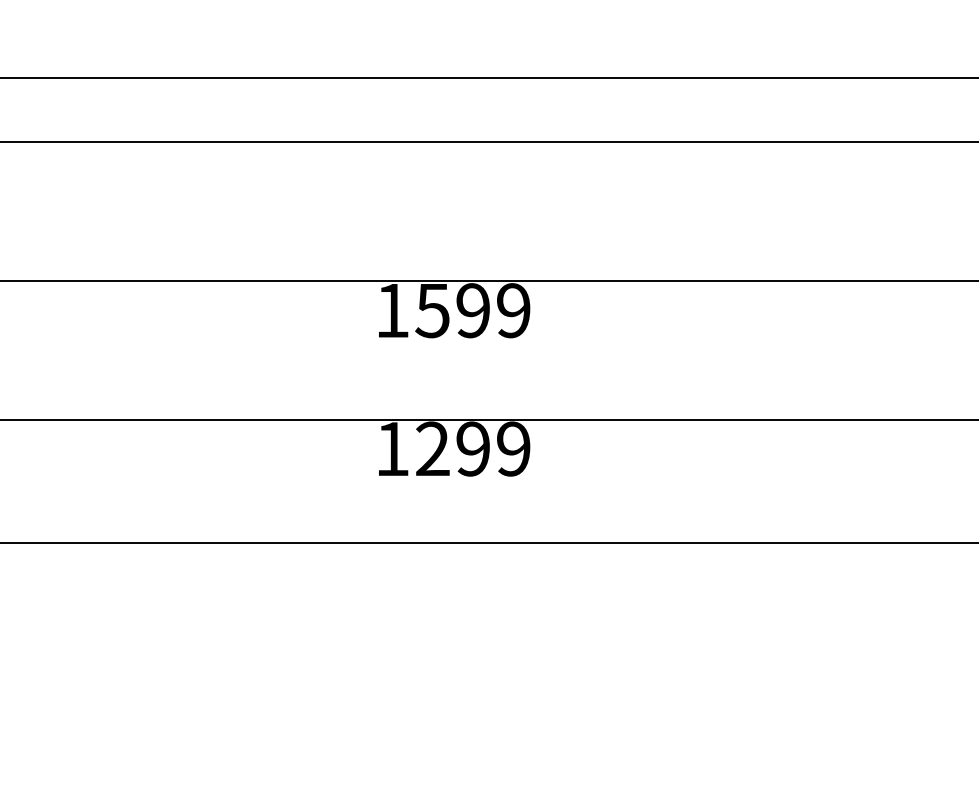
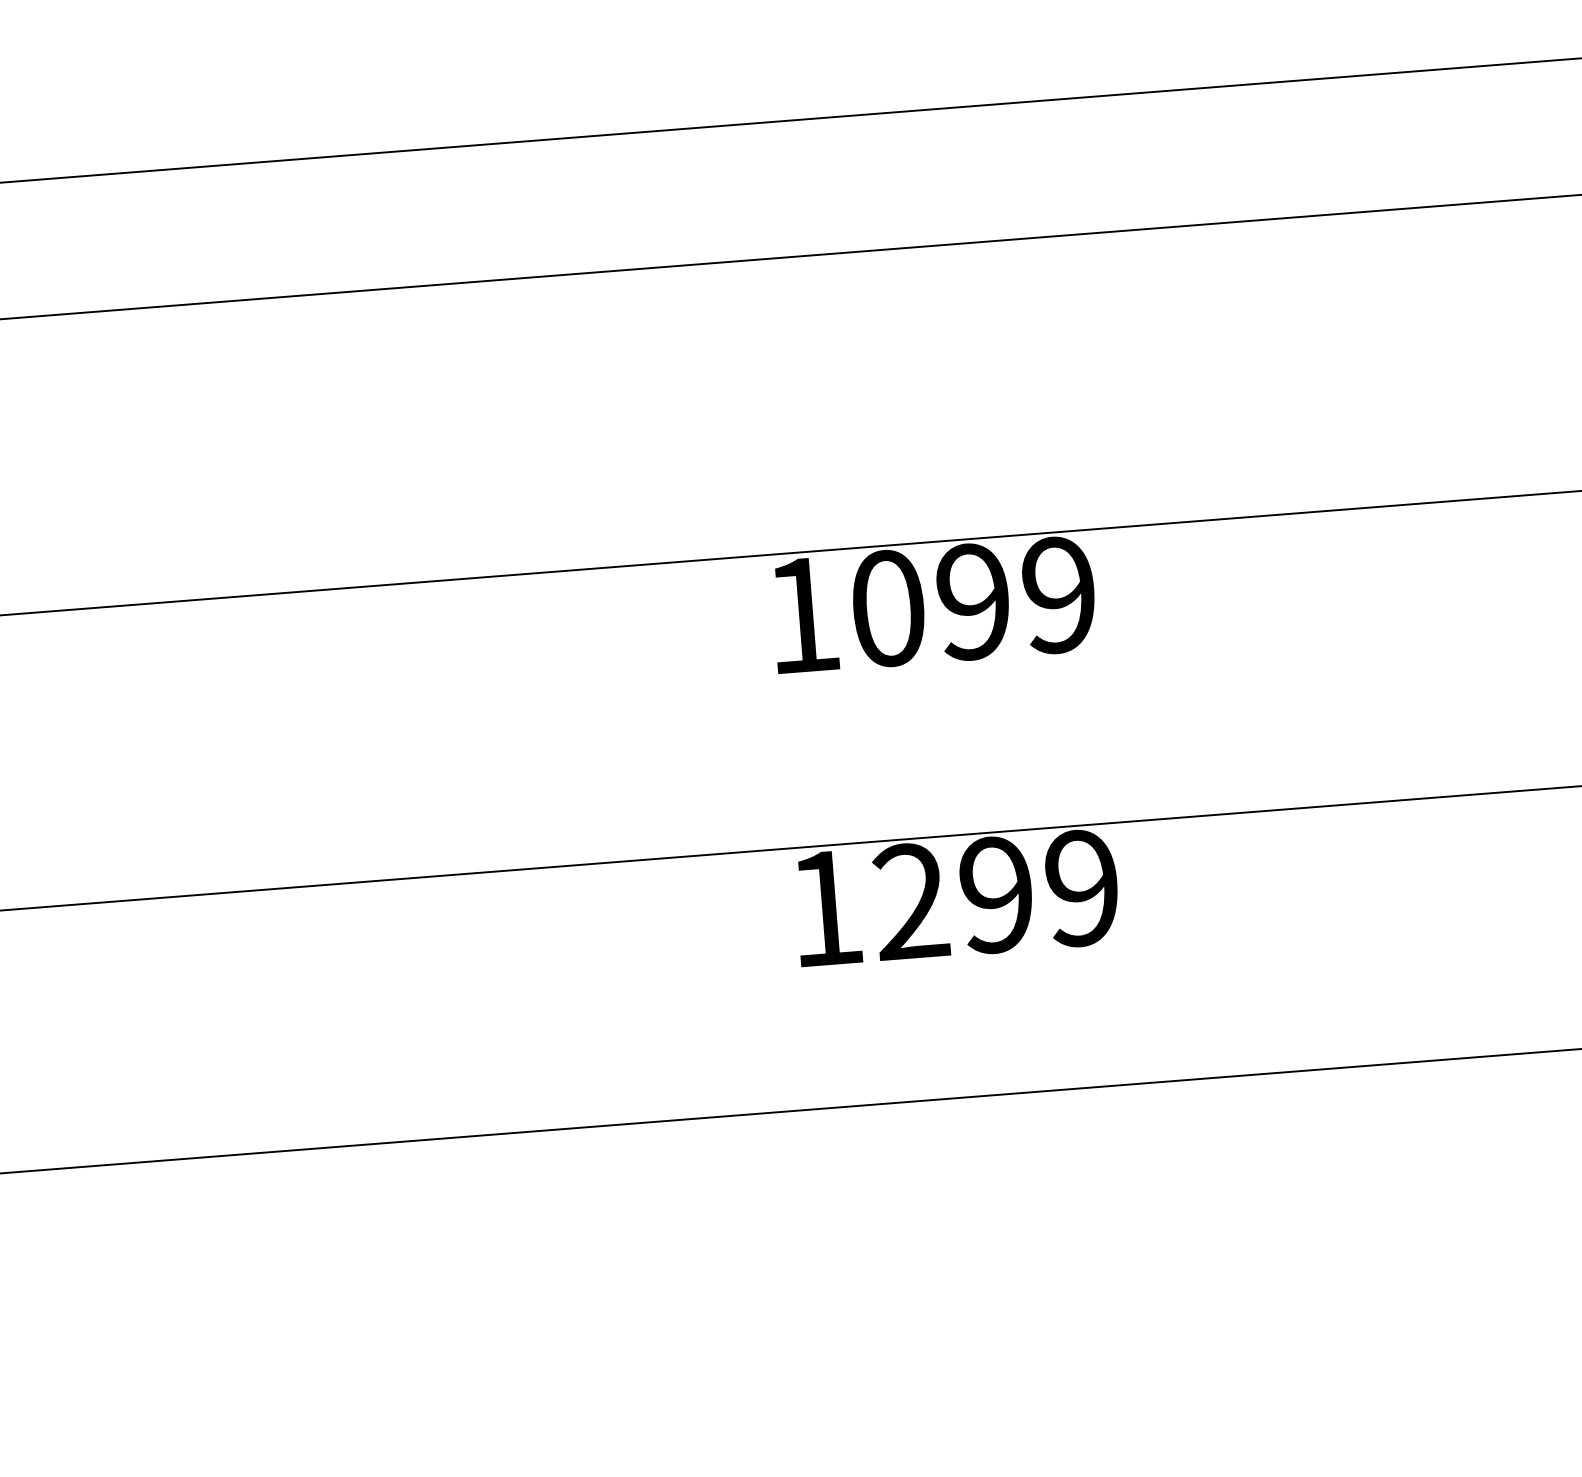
text: (432, 310) -> (887, 608), 1599 -> 1099

